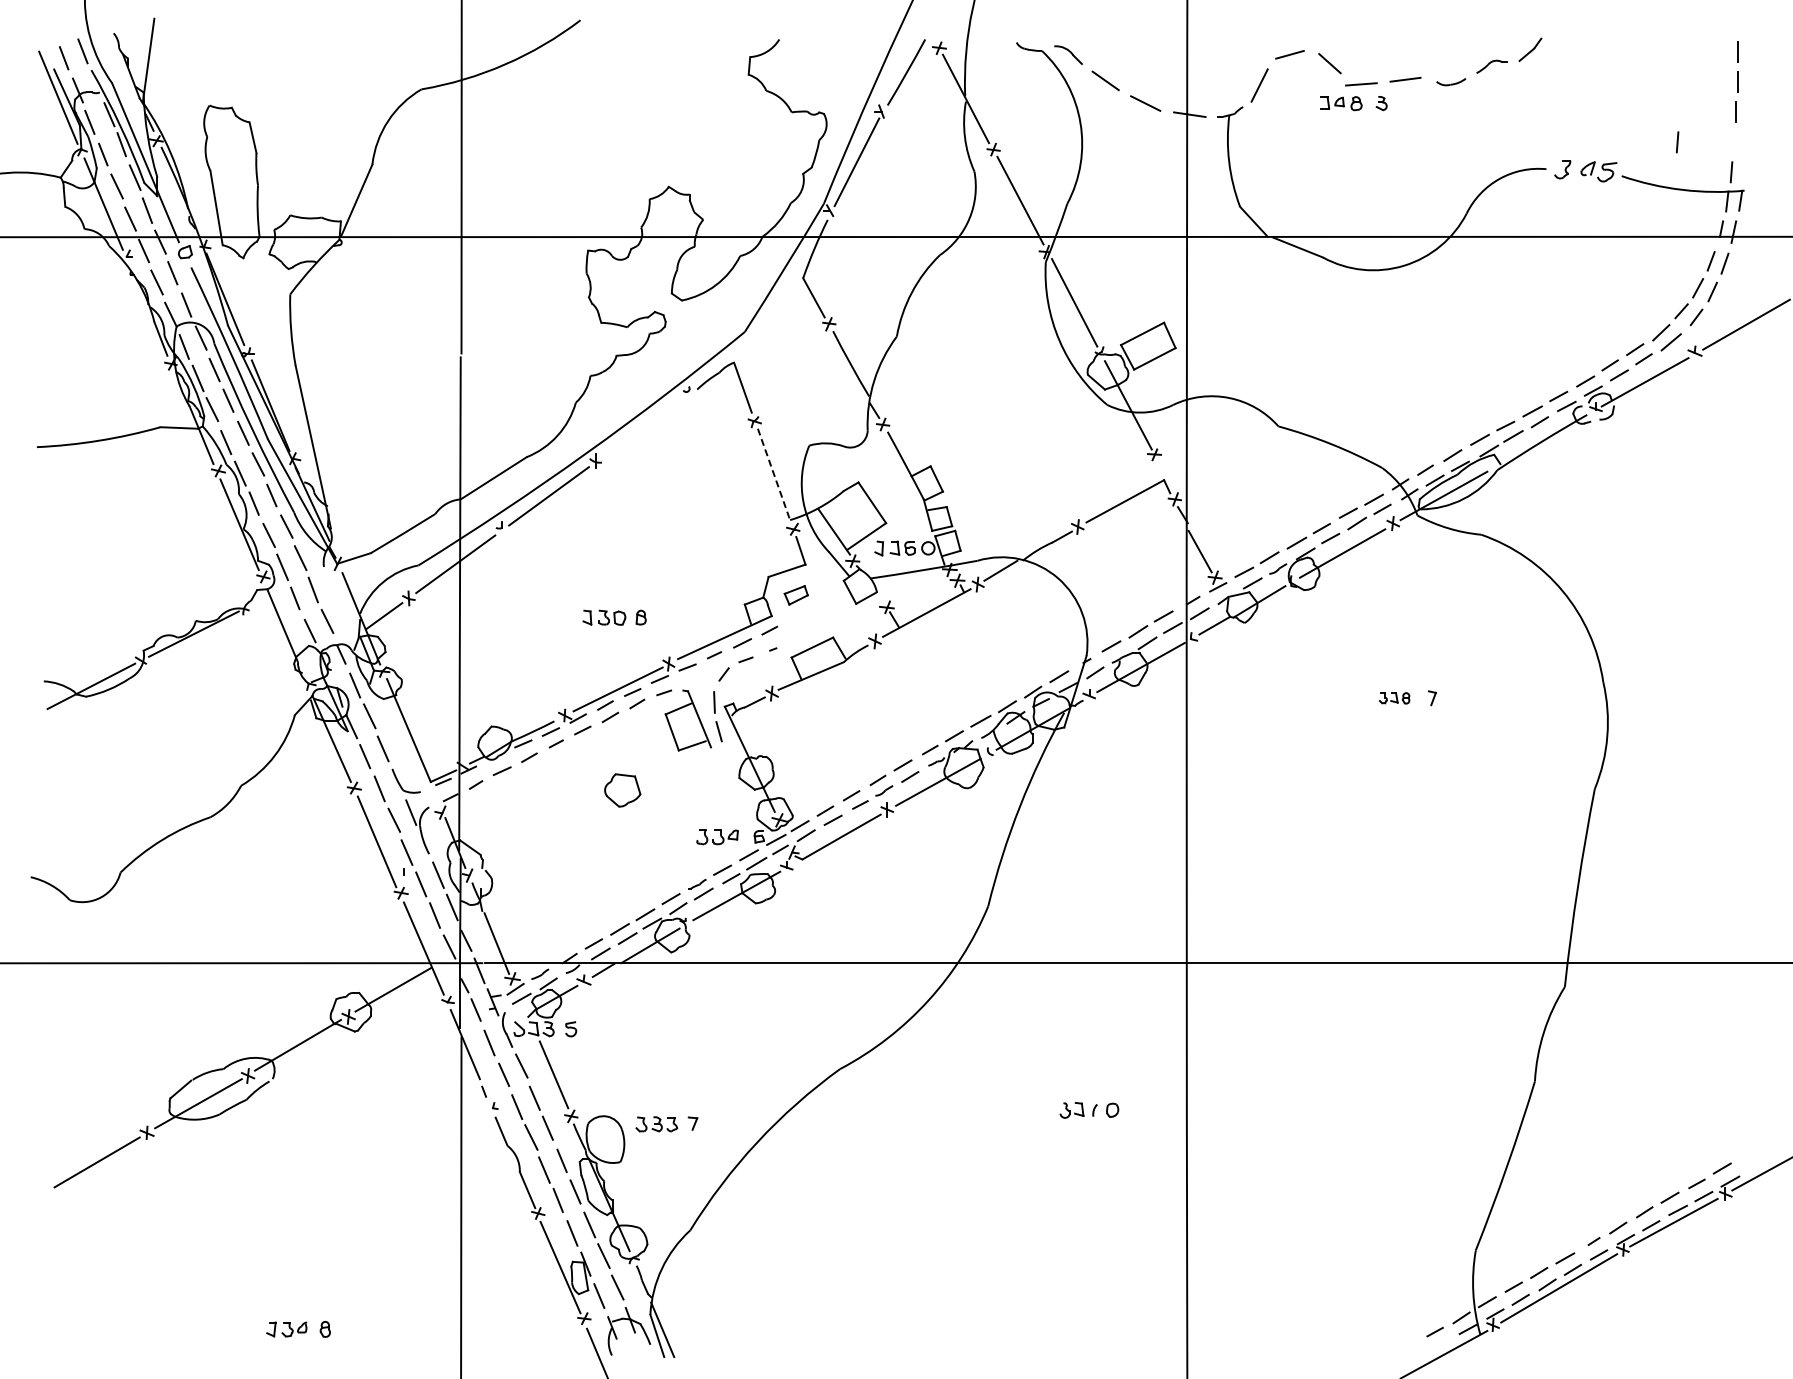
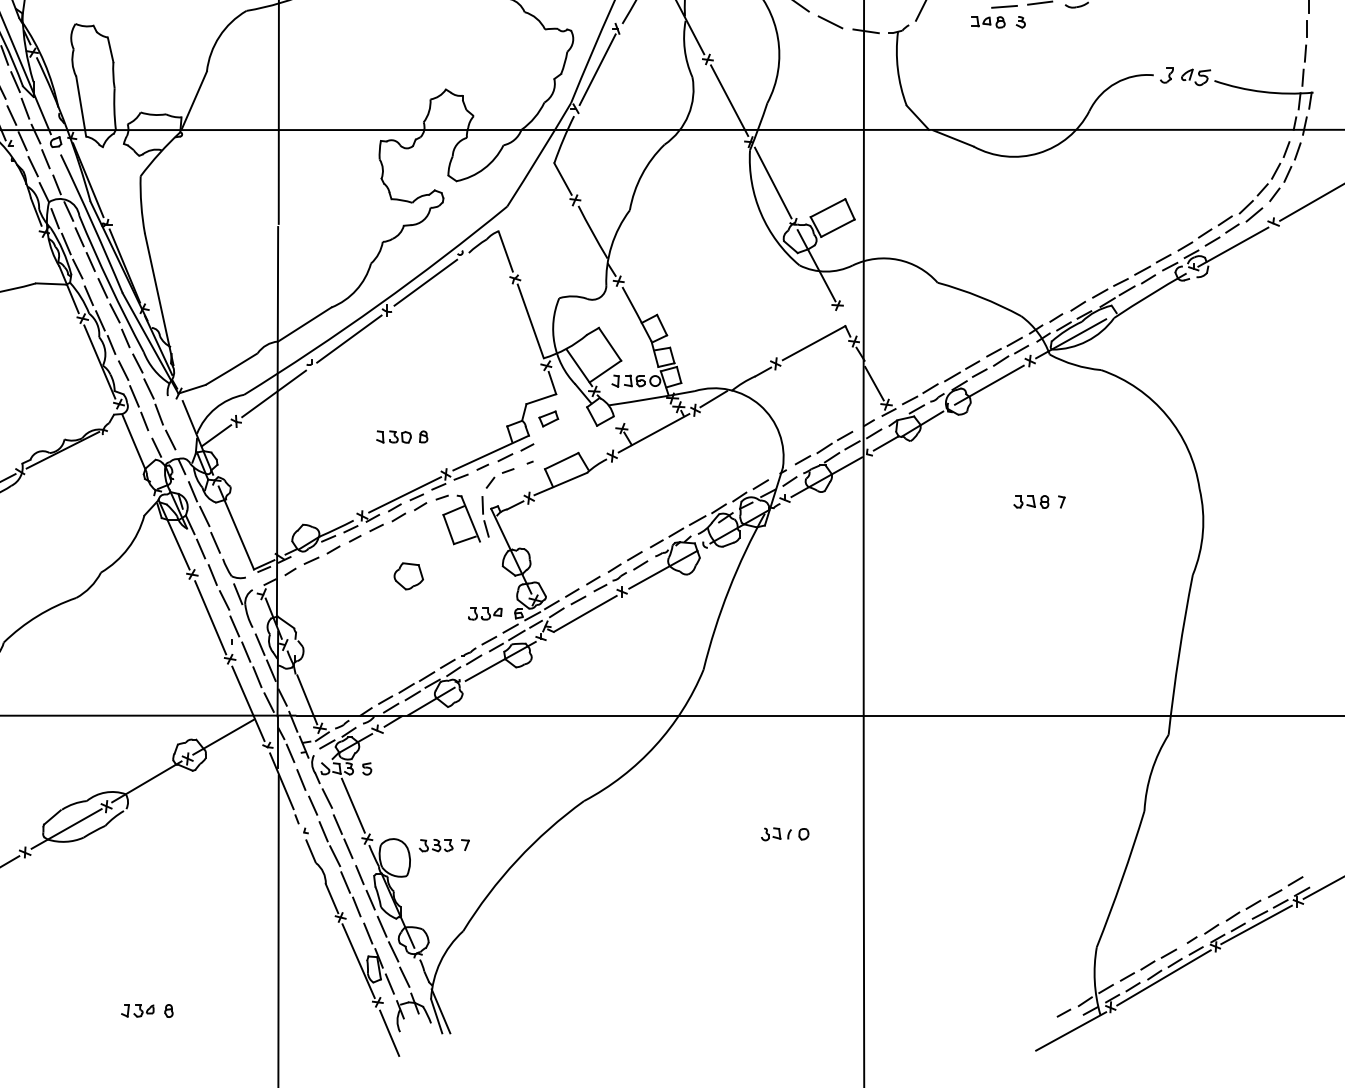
line: (1677, 142) -> (1305, 53), moved
line: (643, 426) -> (425, 282), added
line: (774, 474) -> (531, 321), dashed -> solid
part: (1394, 698) -> (1031, 502), size x1.43

